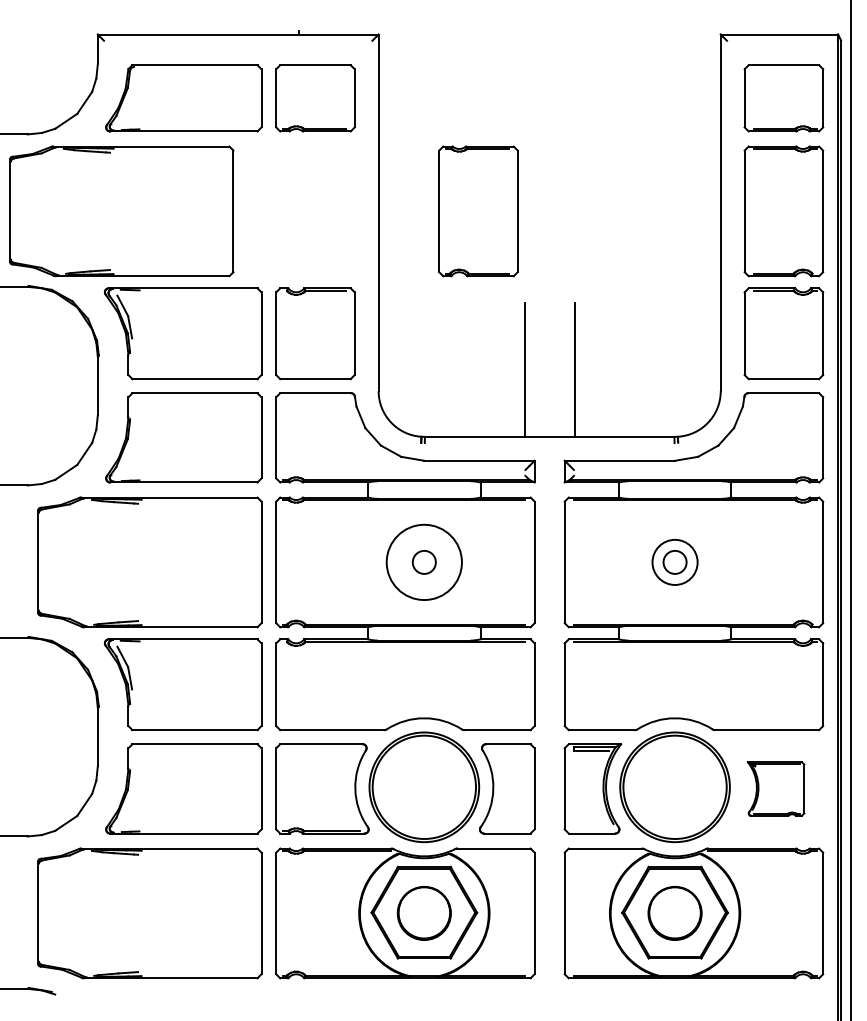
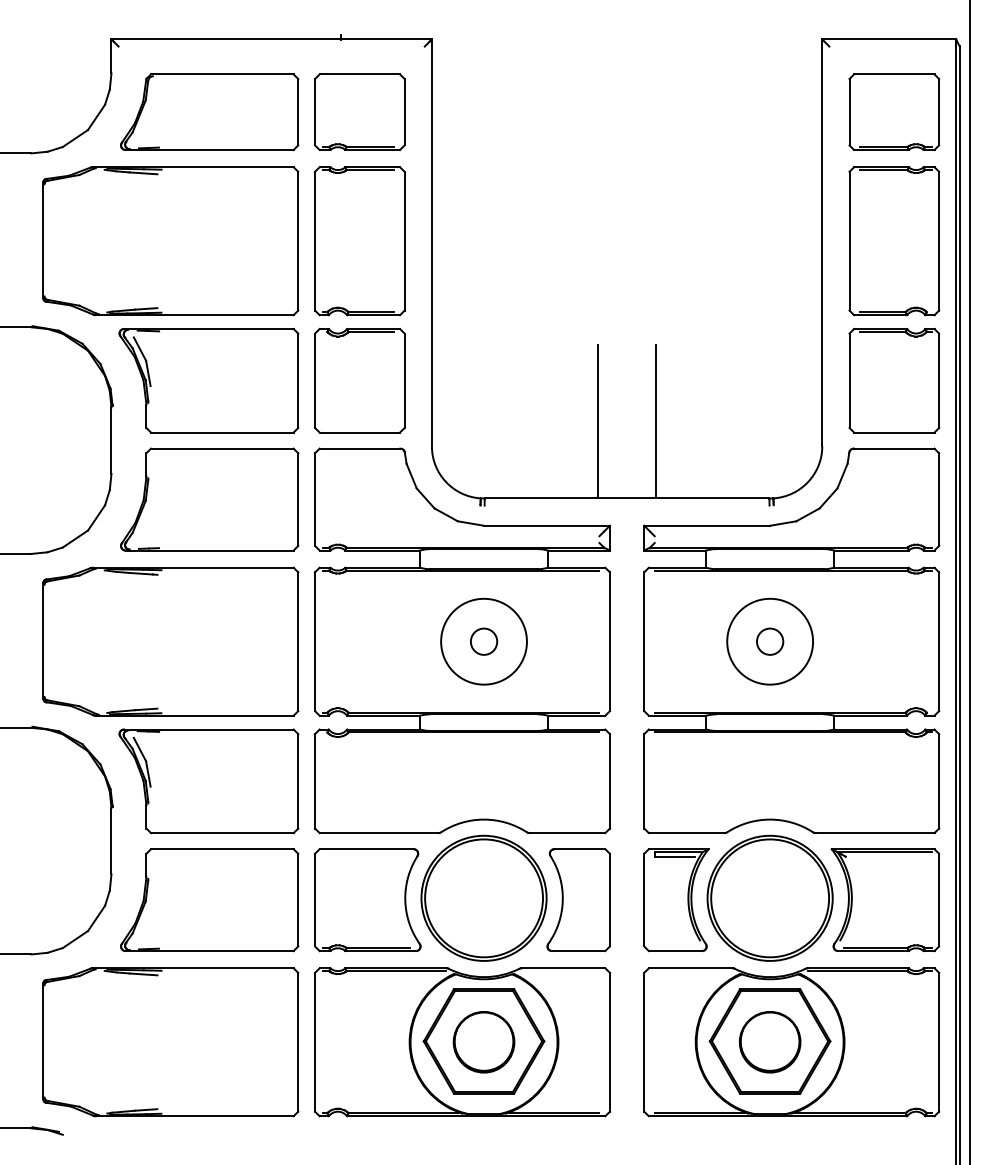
part: (121, 211) -> (170, 241), moved
part: (478, 211) -> (359, 241), moved
circle: (675, 562) -> (770, 641), size x1.67
part: (776, 789) -> (885, 900), size x1.67

